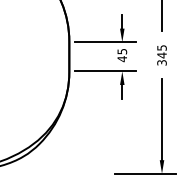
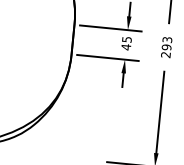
text: (161, 55) -> (166, 47), 345 -> 293

